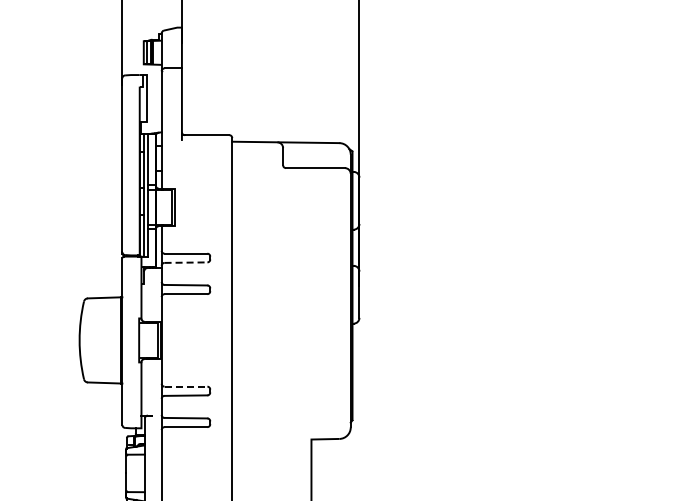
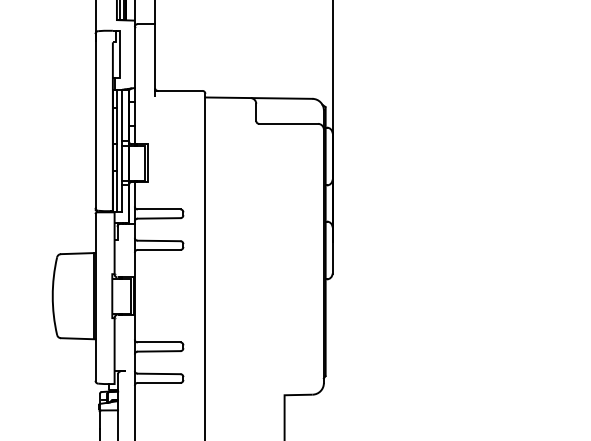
line: (186, 262) -> (159, 218), dashed -> solid
line: (186, 386) -> (159, 342), dashed -> solid

